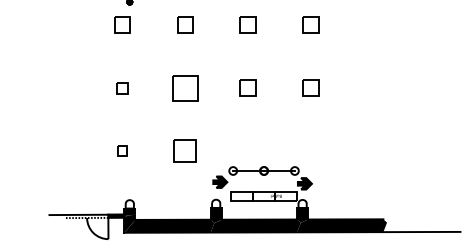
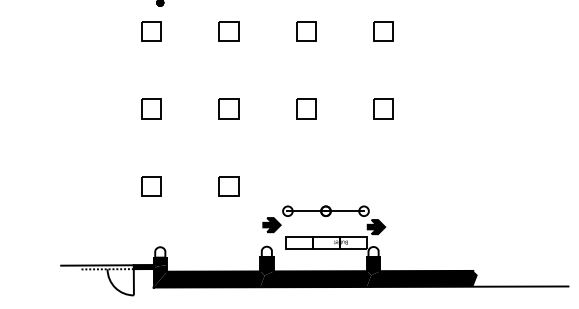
part: (122, 87) -> (151, 108), size x1.43
part: (185, 87) -> (229, 108), size x0.62
part: (122, 150) -> (151, 185), size x1.67
part: (185, 150) -> (229, 185), size x0.71

